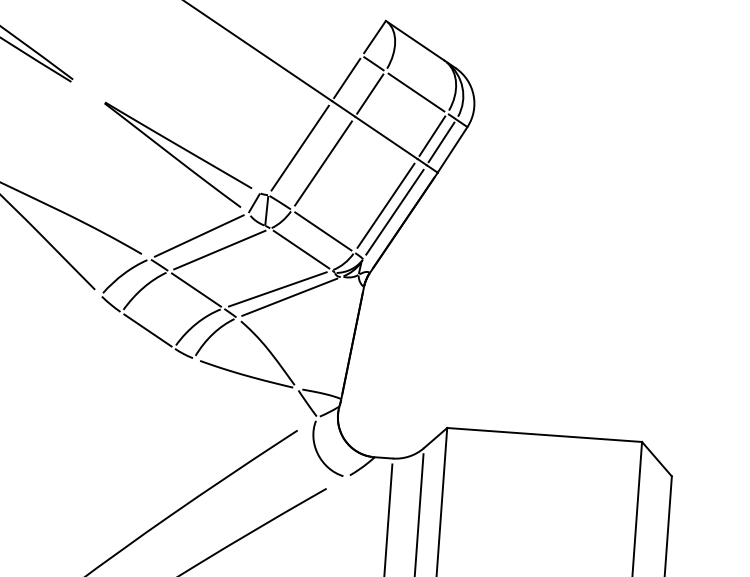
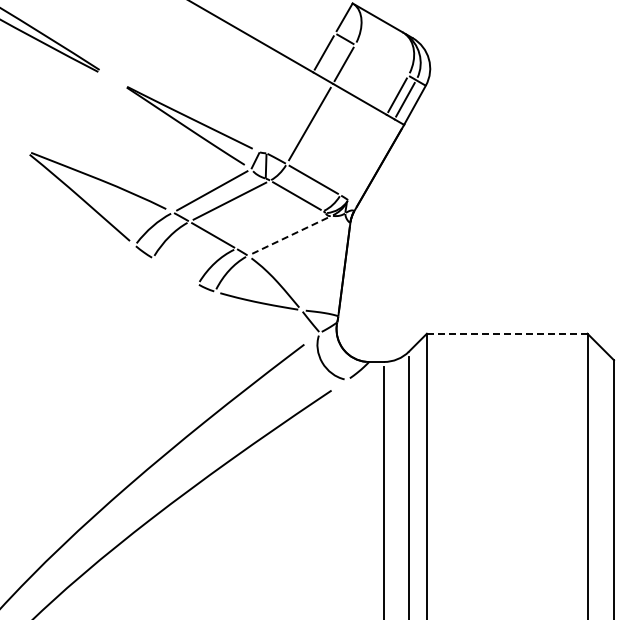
line: (415, 92) -> (381, 60), removed
line: (299, 147) -> (289, 112), removed
line: (385, 205) -> (363, 154), removed
line: (395, 211) -> (371, 159), removed
line: (277, 288) -> (279, 229), removed
line: (290, 296) -> (290, 235), solid -> dashed
line: (147, 330) -> (175, 271), removed
line: (543, 434) -> (506, 333), solid -> dashed

